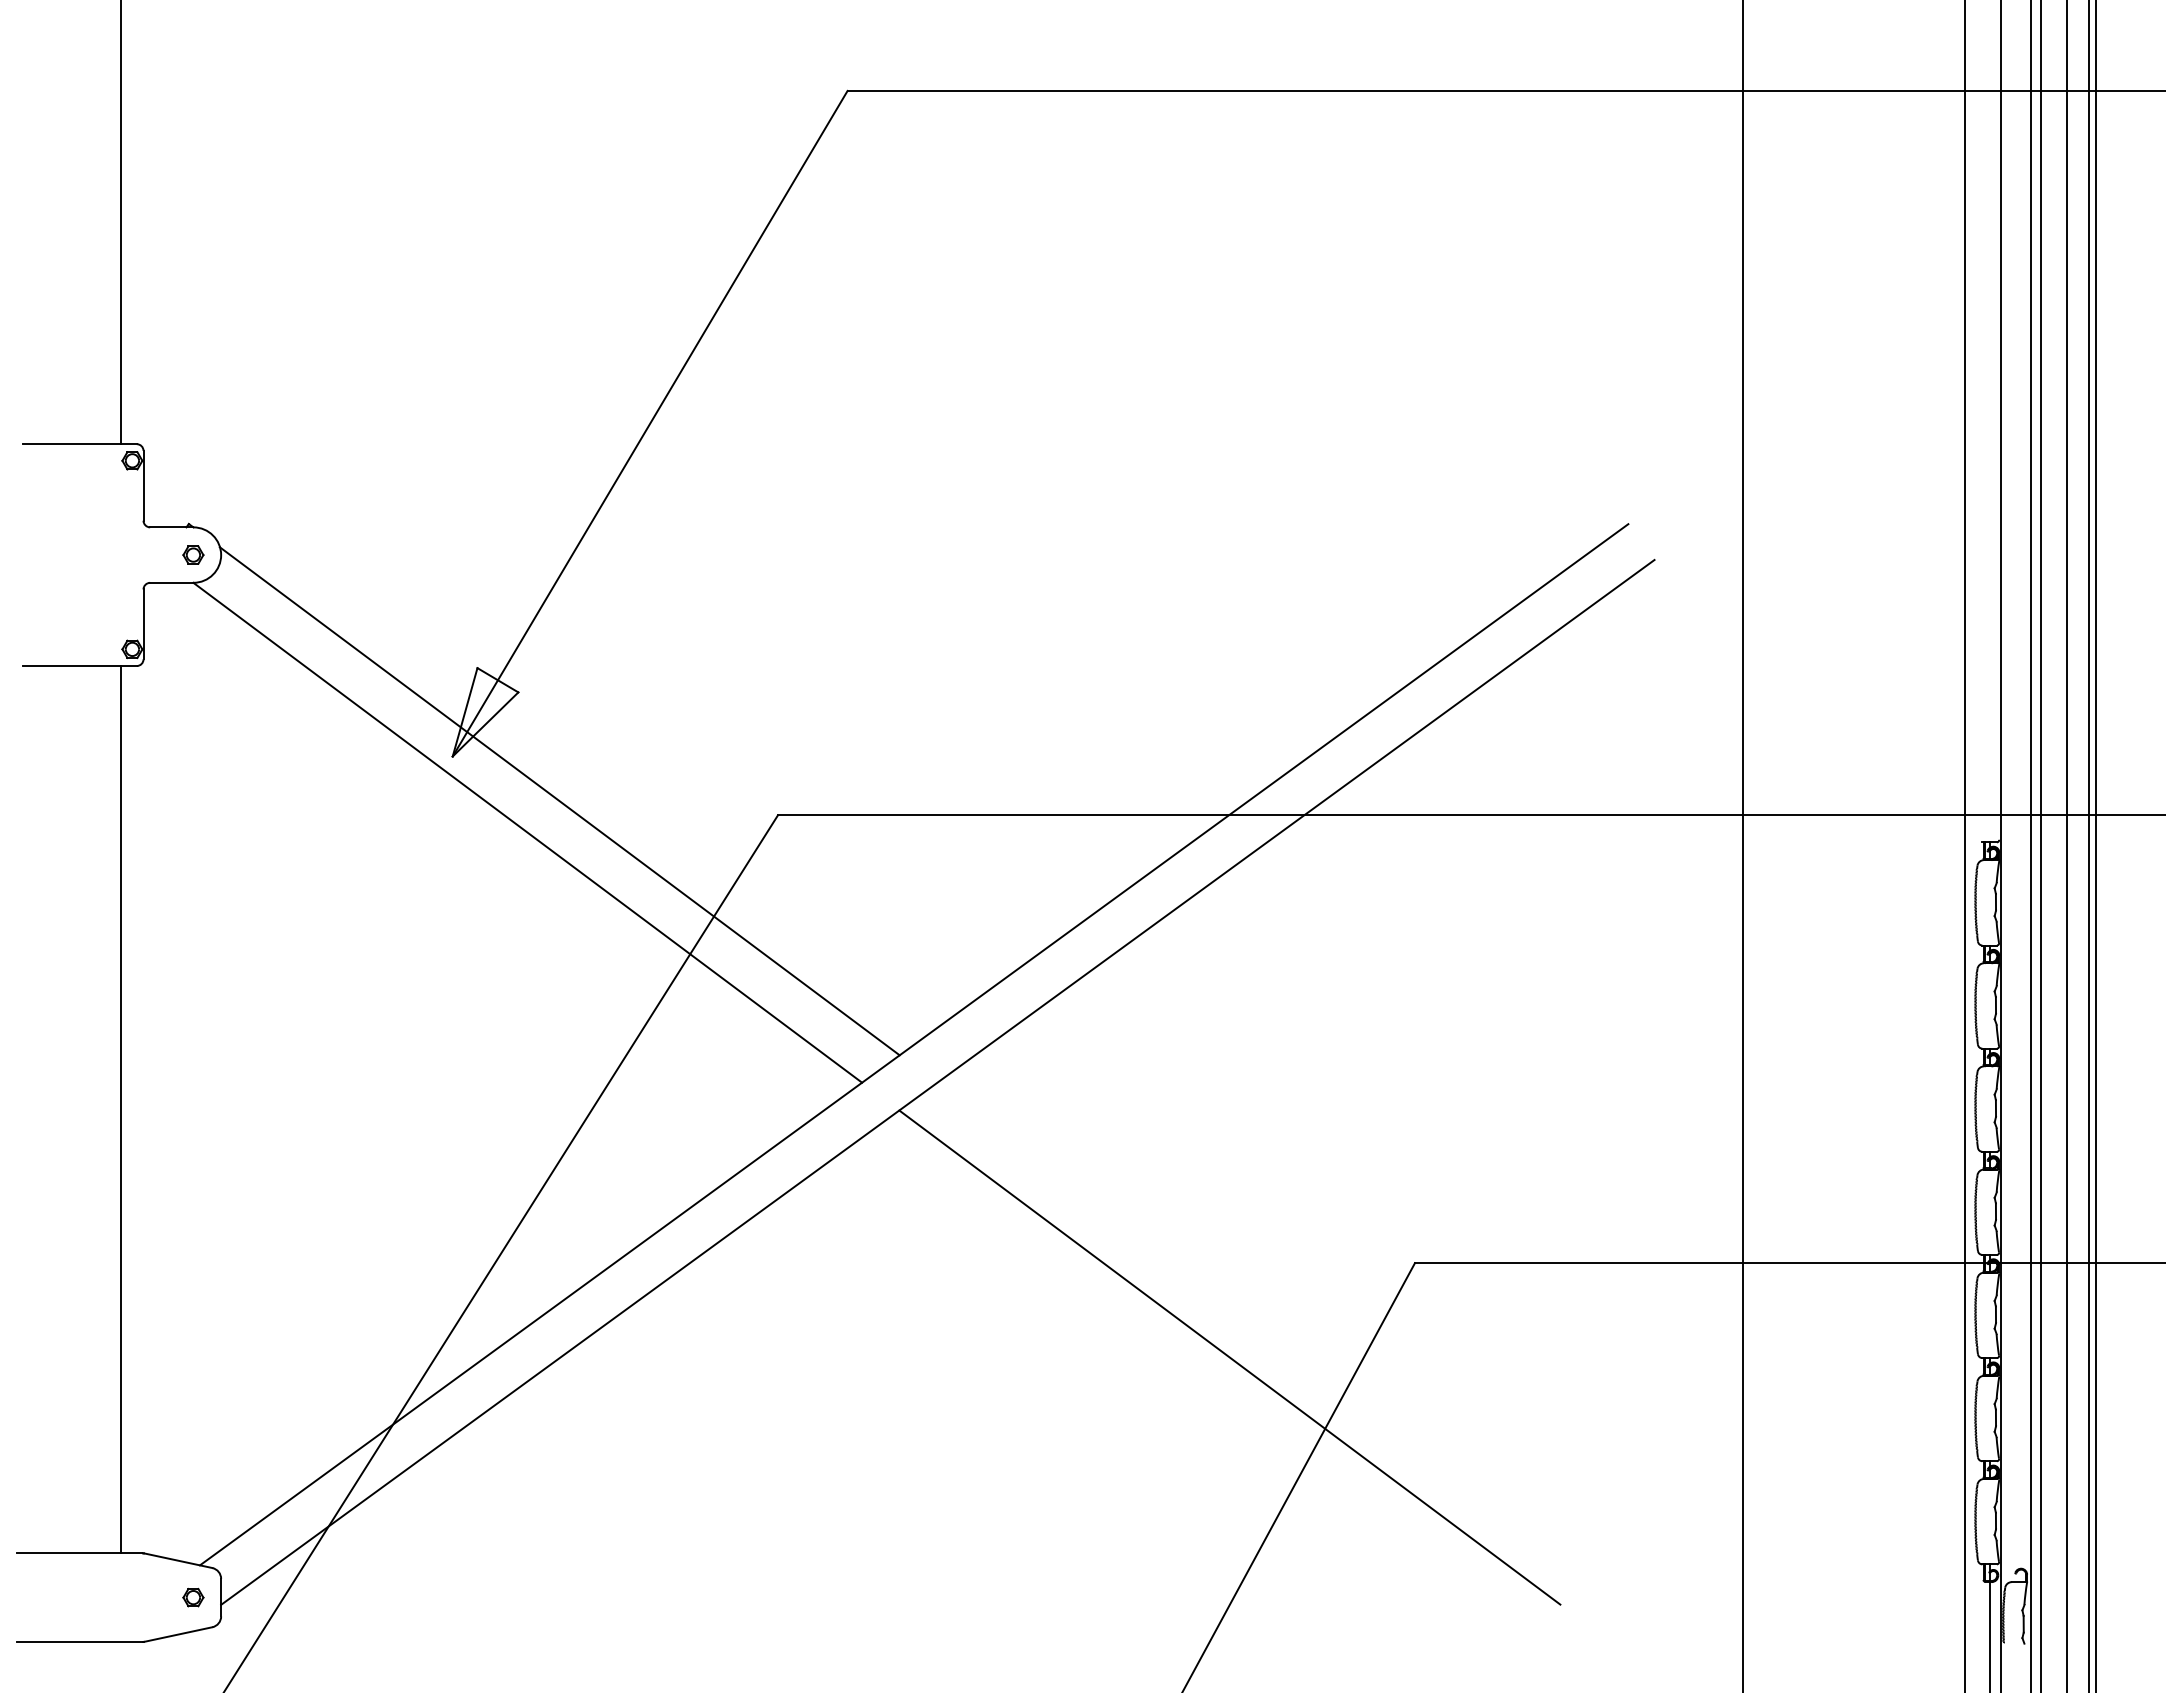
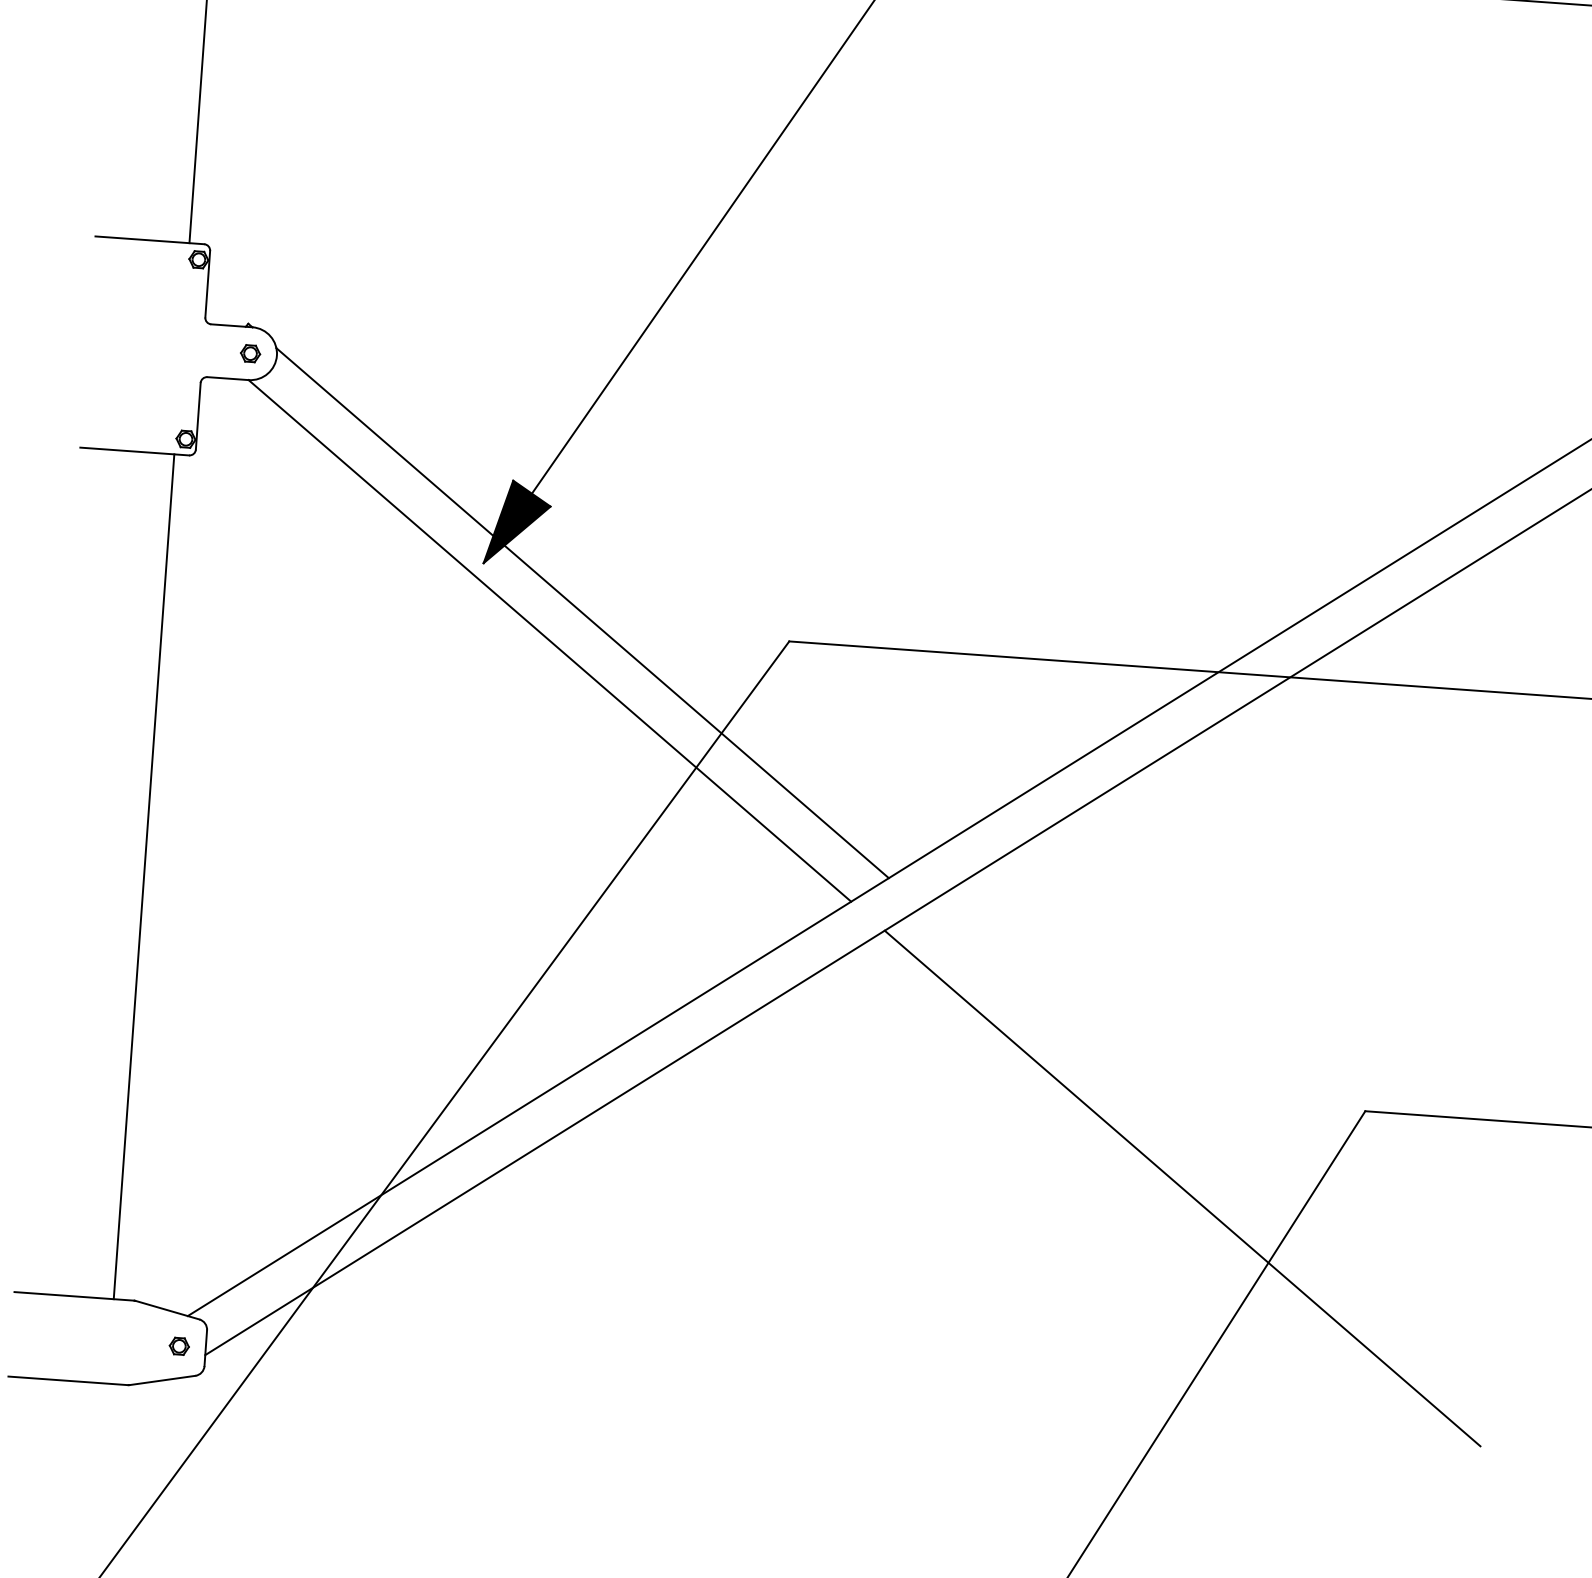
fill: (485, 712) -> (517, 523), added

